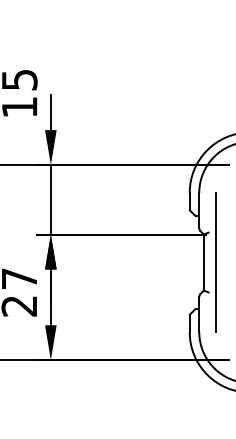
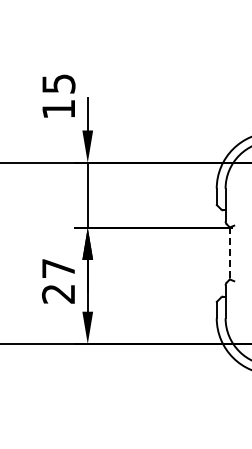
line: (203, 262) -> (229, 253), solid -> dashed
line: (215, 262) -> (240, 253), removed

